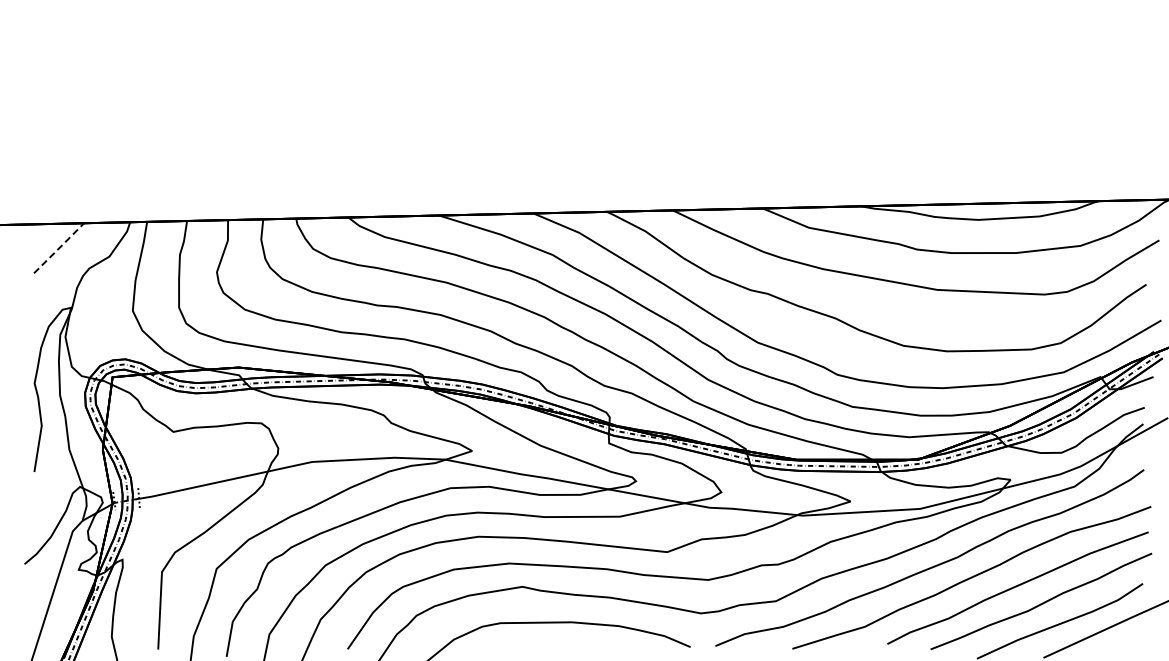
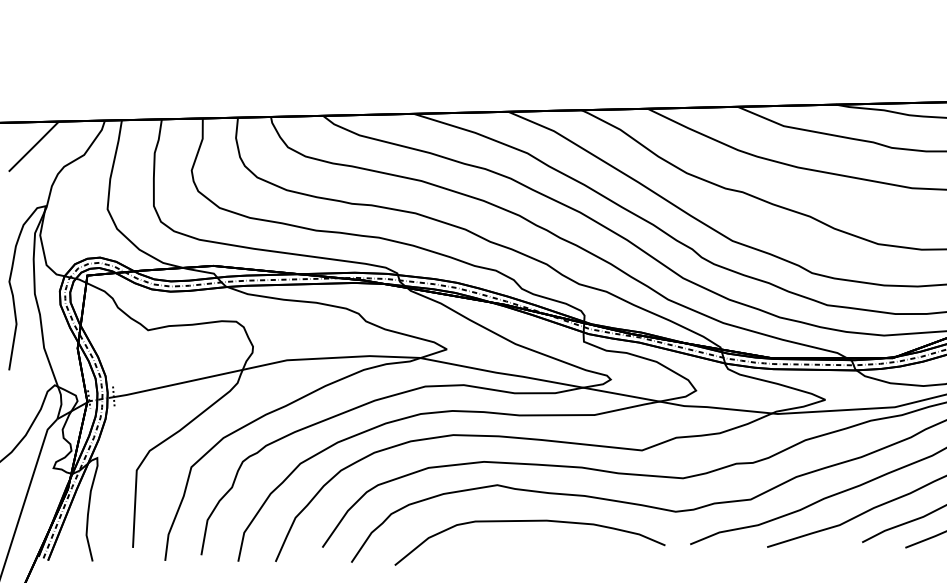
line: (60, 247) -> (35, 145), dashed -> solid

